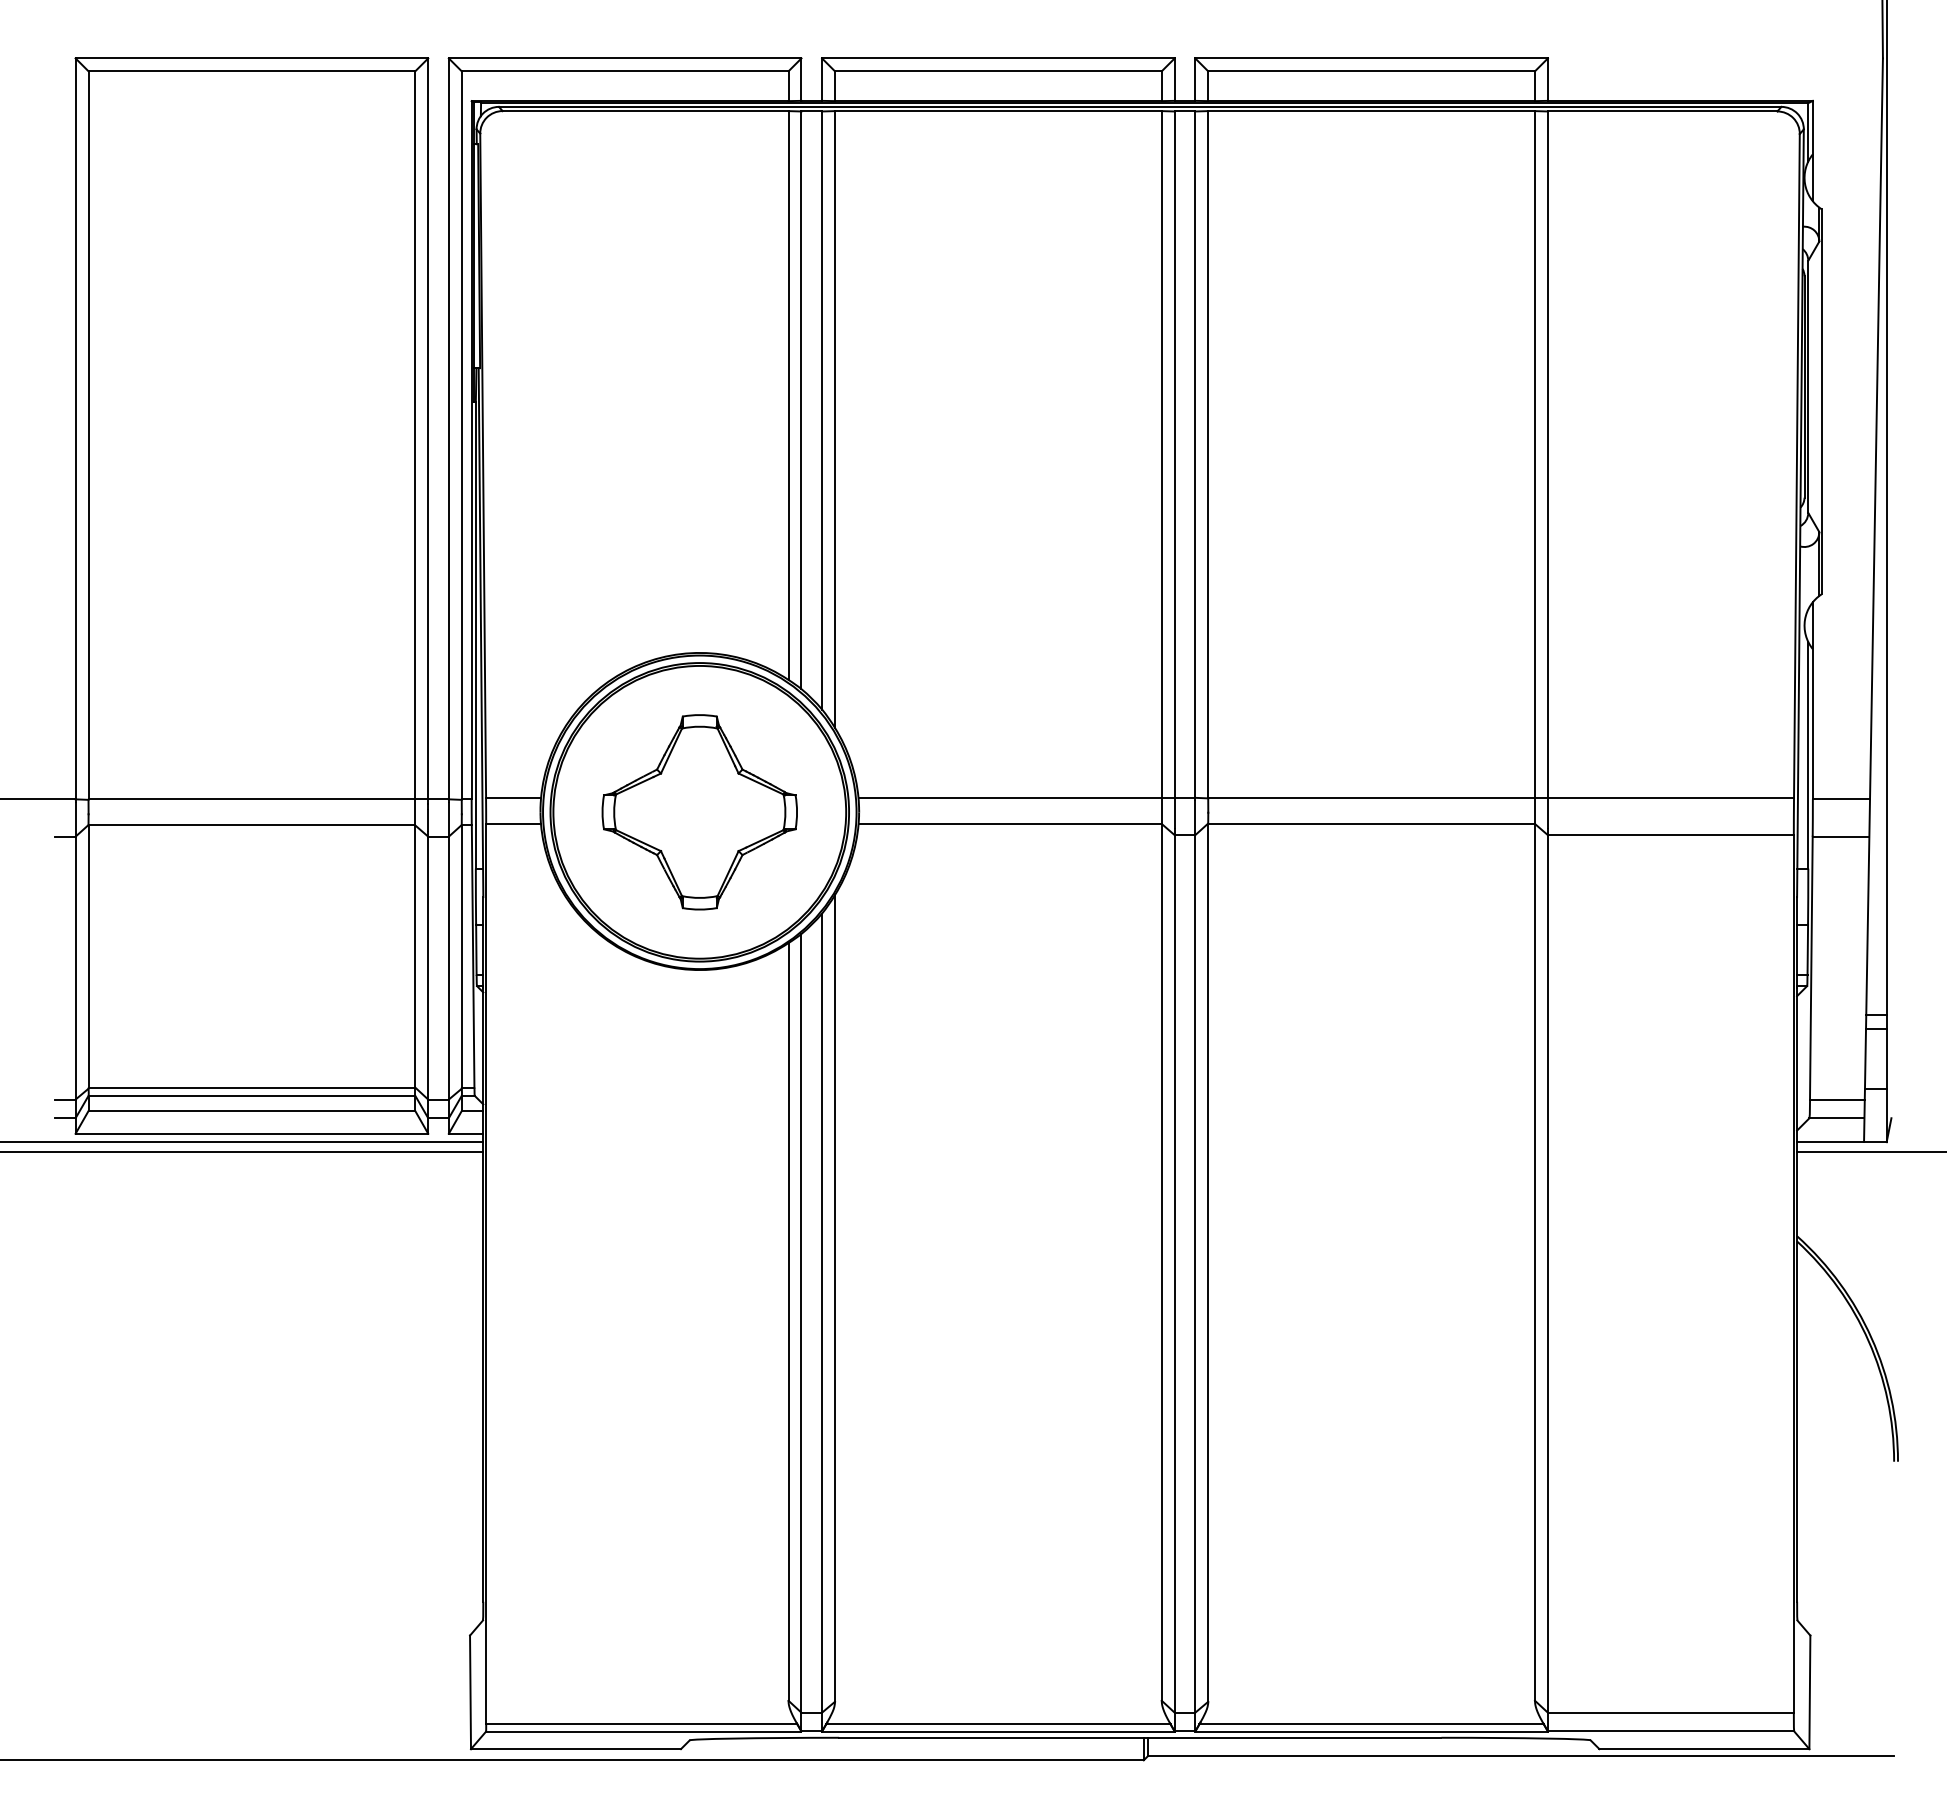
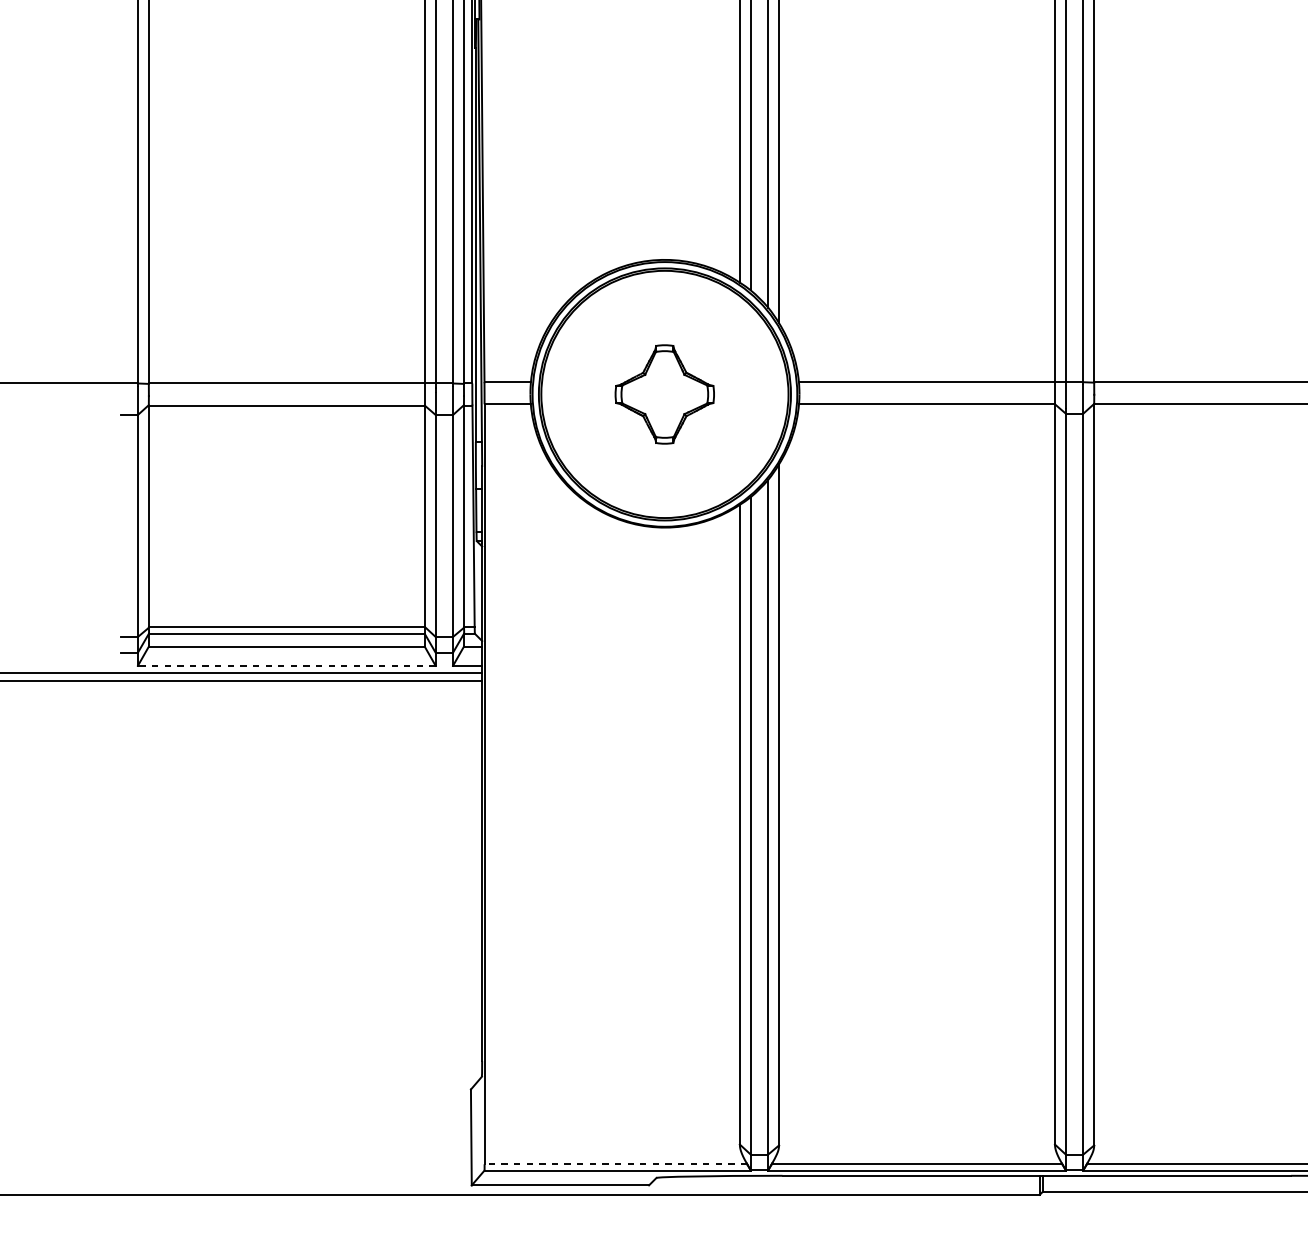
part: (699, 812) -> (664, 394), size x0.6
line: (251, 1133) -> (286, 665), solid -> dashed
line: (641, 1724) -> (615, 1164), solid -> dashed

